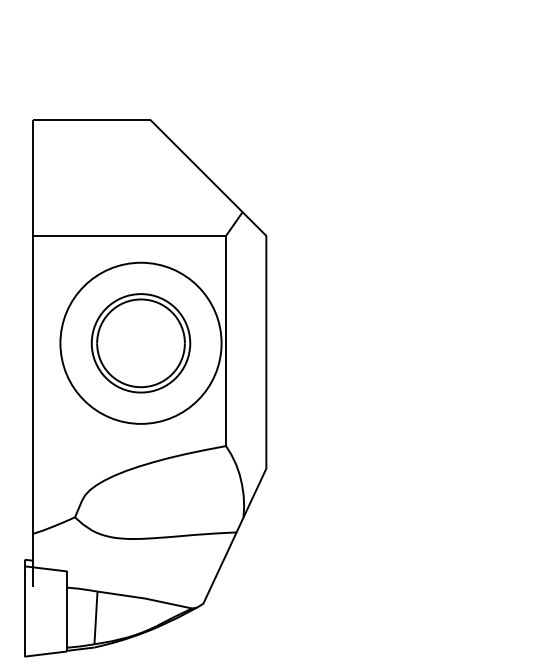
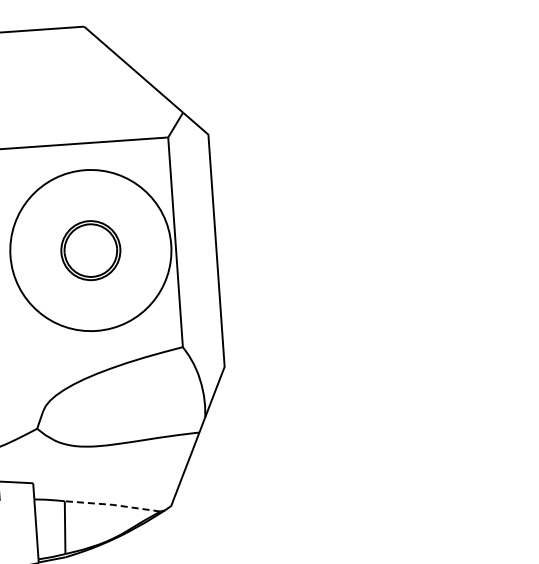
part: (140, 343) -> (90, 250), size x0.6
line: (145, 598) -> (113, 504), solid -> dashed

